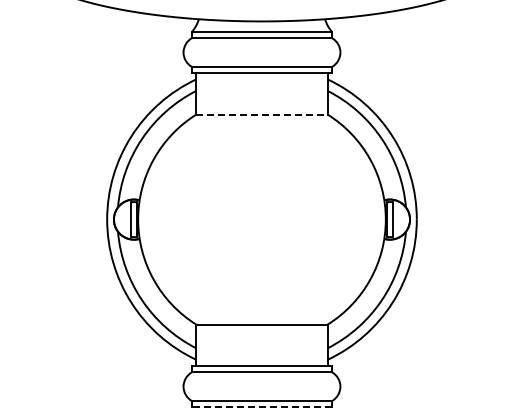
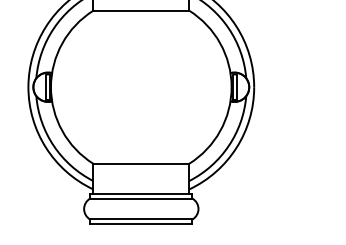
line: (261, 114) -> (140, 10), dashed -> solid
line: (261, 407) -> (140, 224), dashed -> solid

